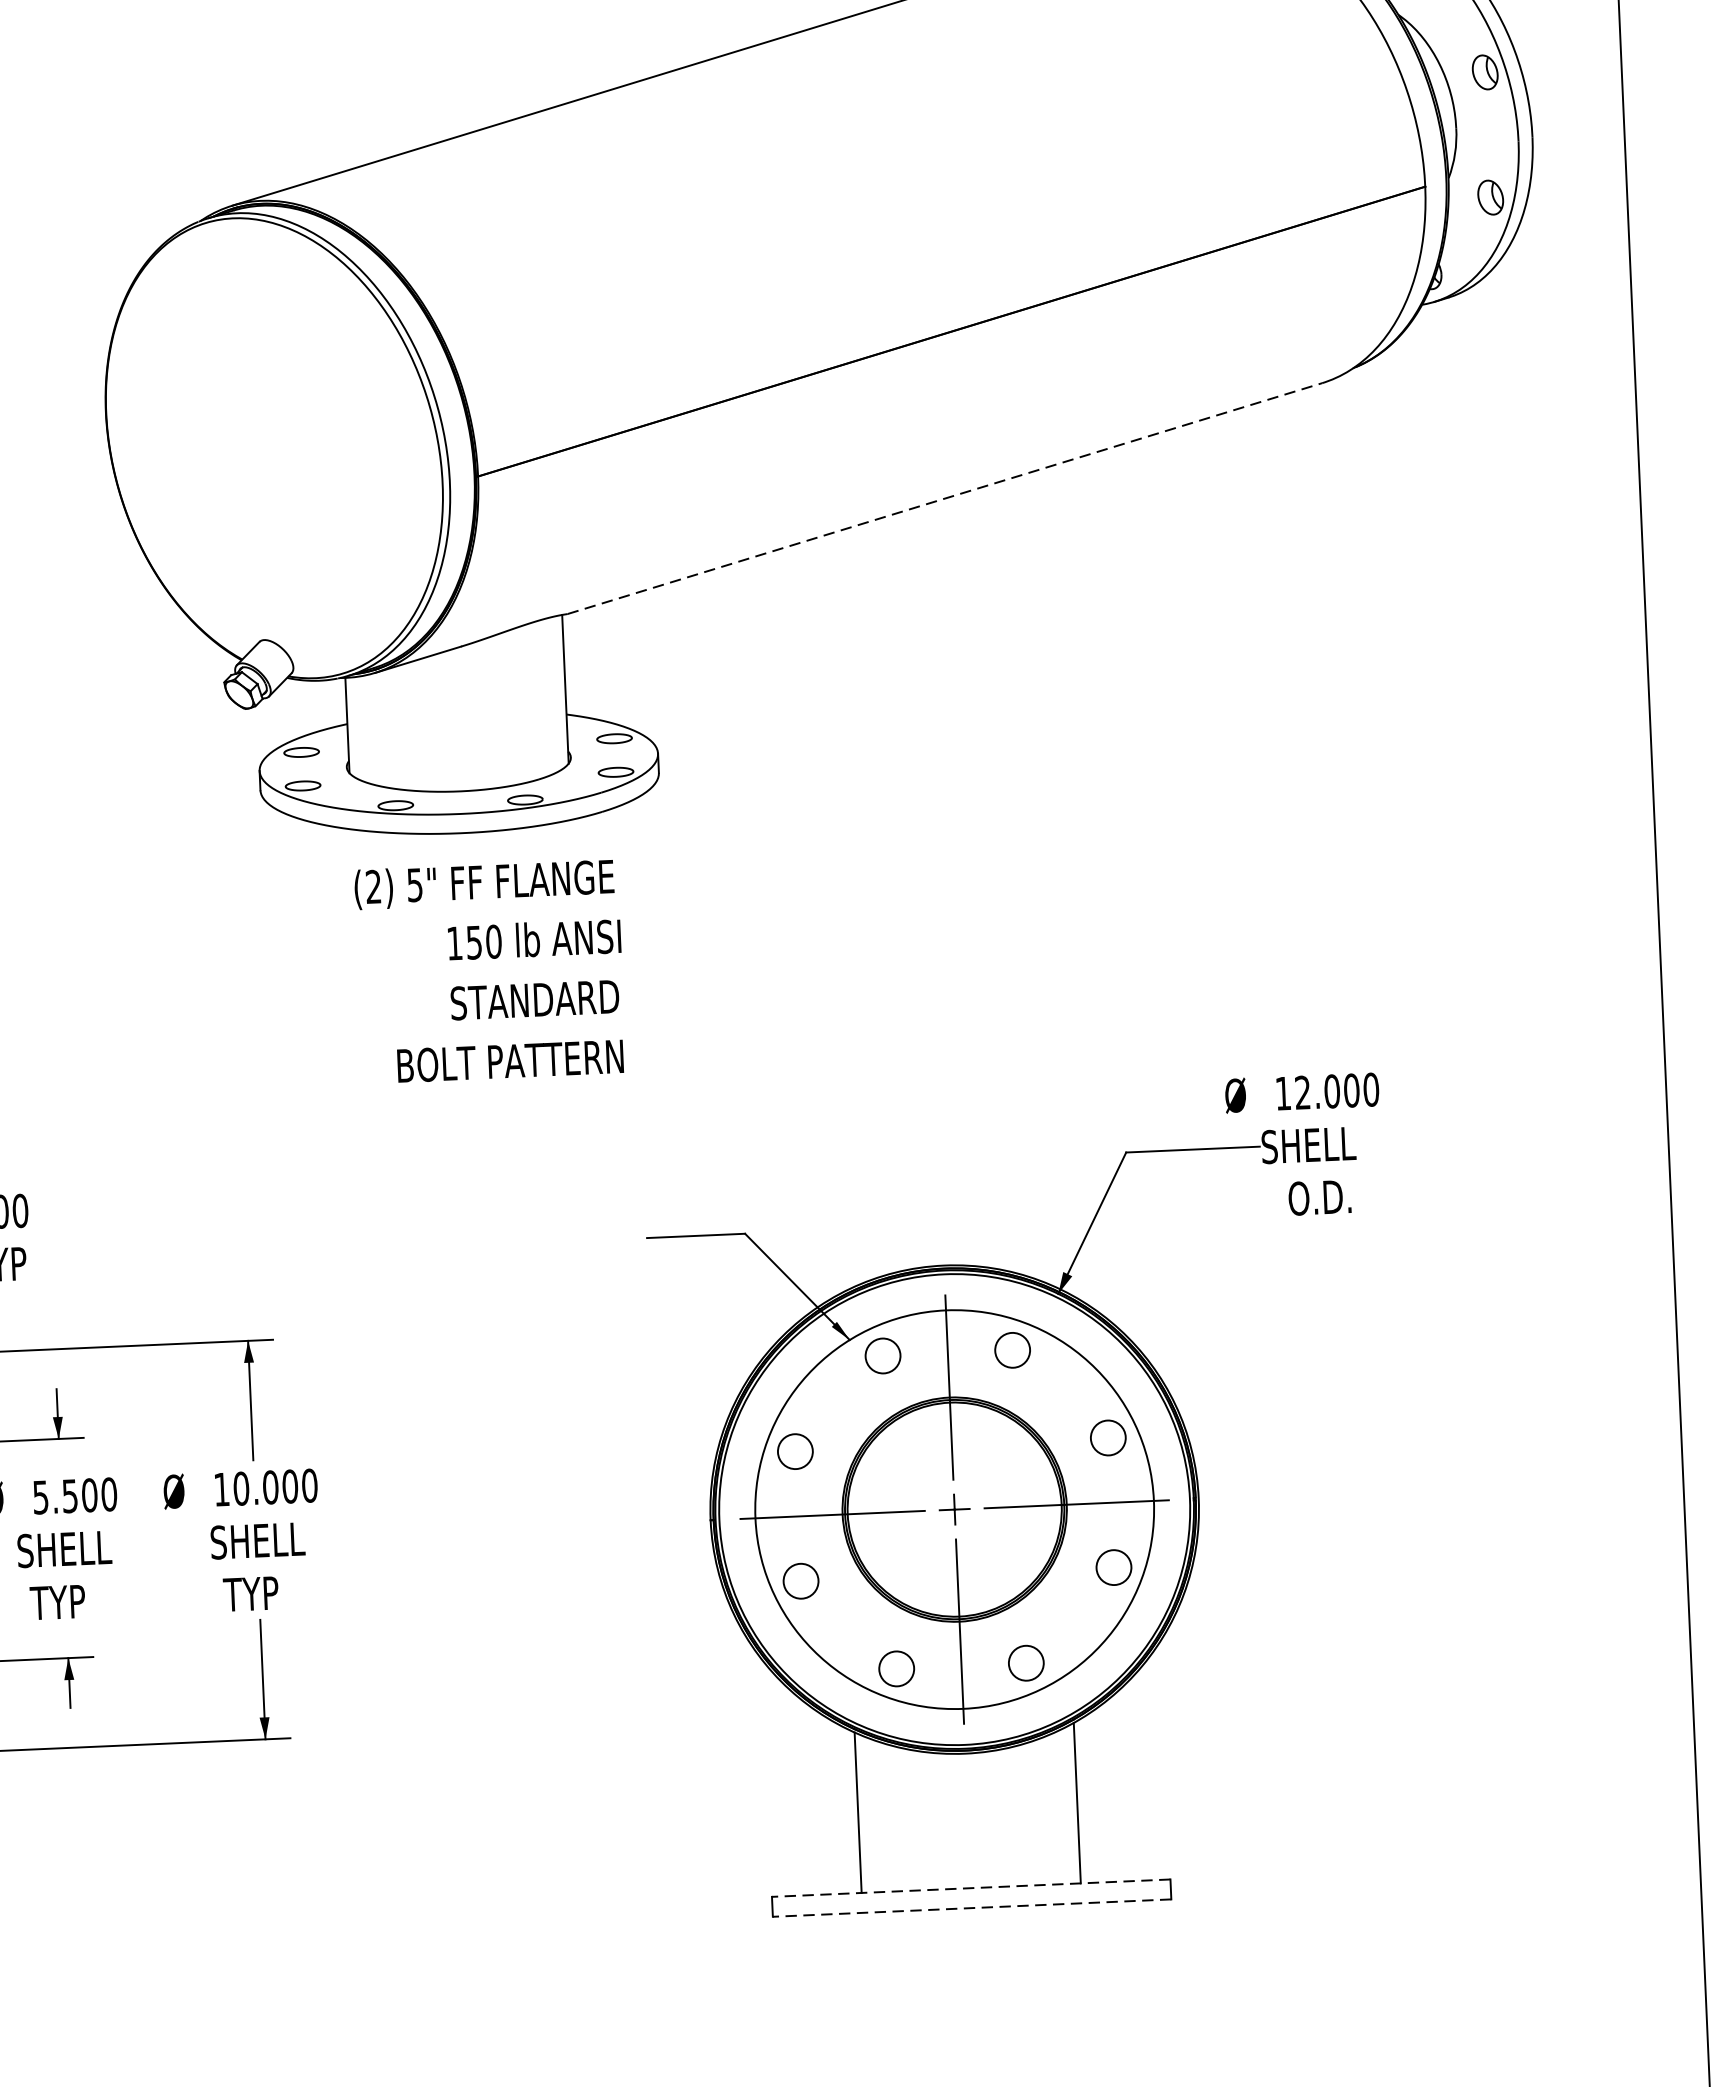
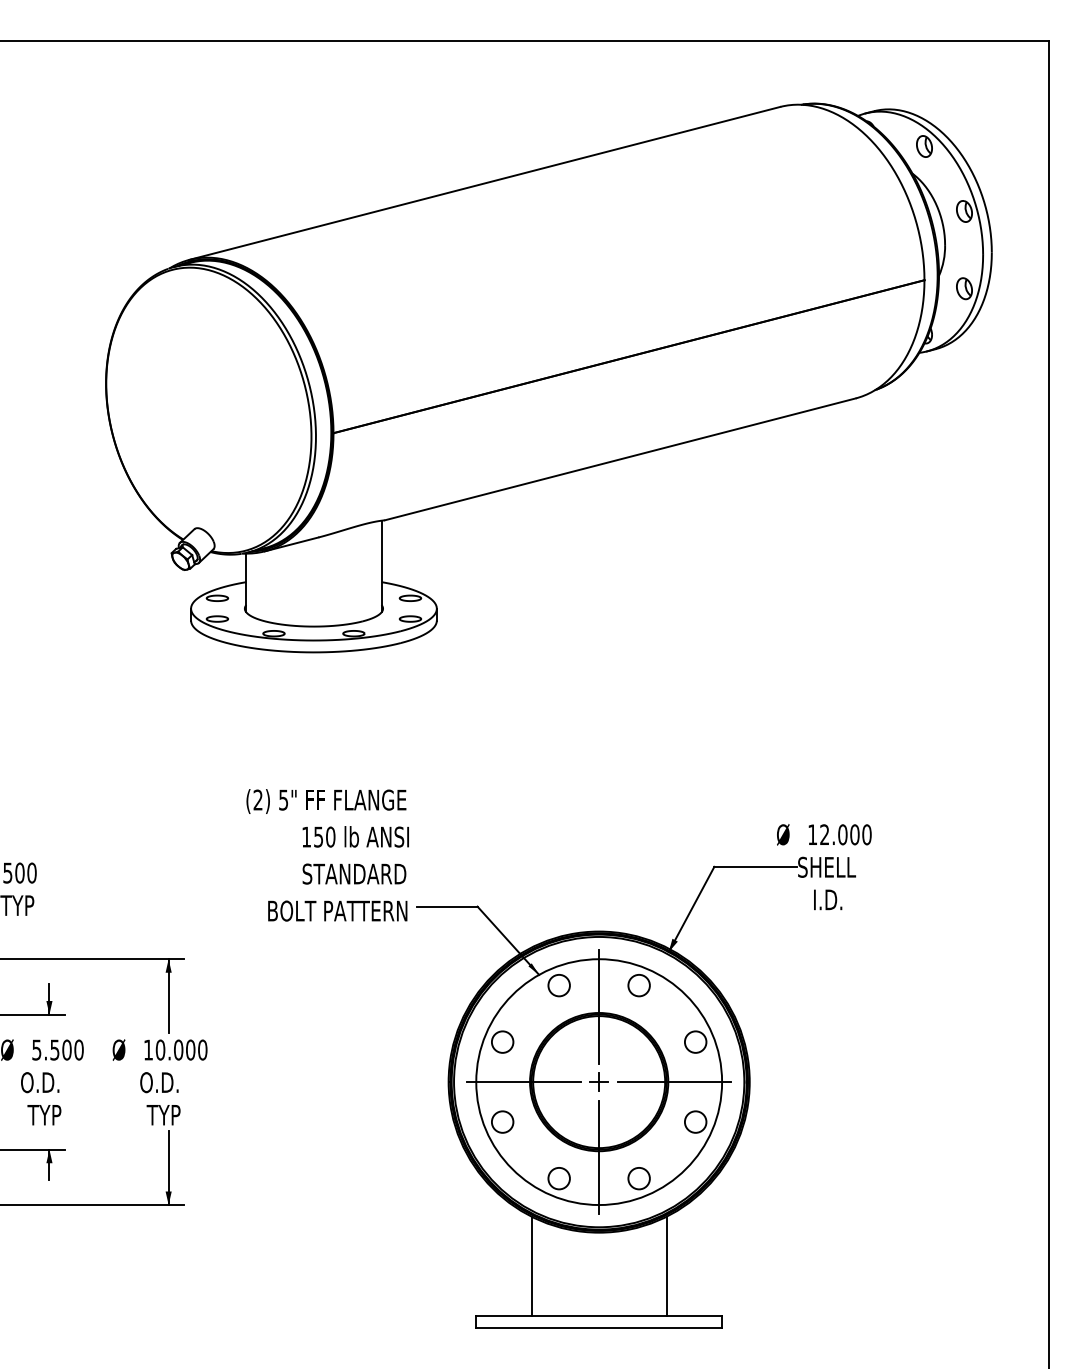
line: (945, 498) -> (620, 459), dashed -> solid
text: (489, 971) -> (327, 855), moved
text: (1319, 1197) -> (832, 899), O.D. -> I.D.
text: (258, 1540) -> (169, 1082), SHELL -> O.D.
text: (65, 1549) -> (50, 1082), SHELL -> O.D.
line: (971, 1887) -> (599, 1315), dashed -> solid
line: (972, 1907) -> (599, 1327), dashed -> solid

